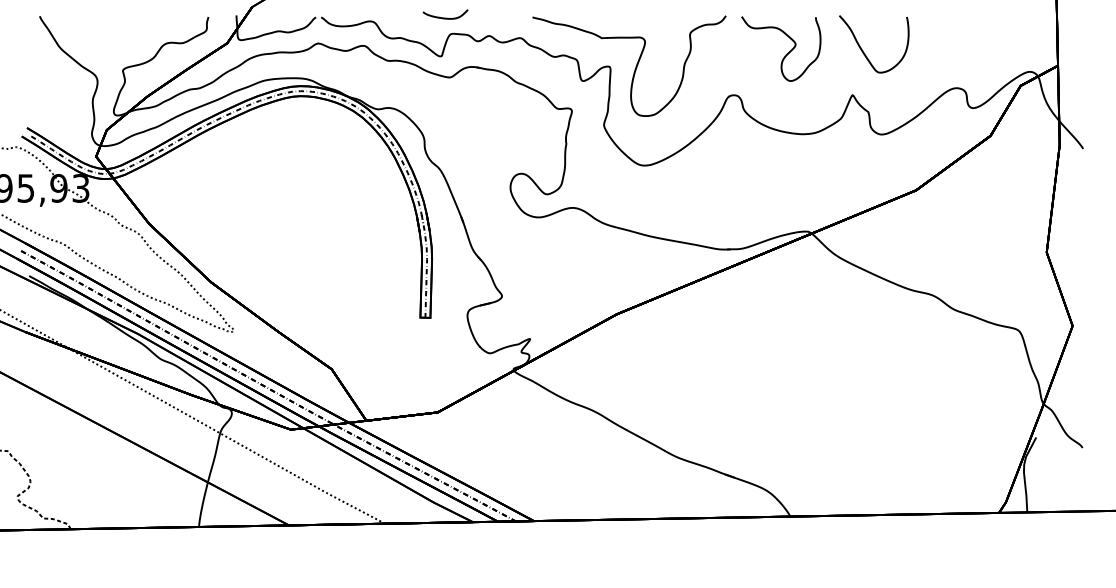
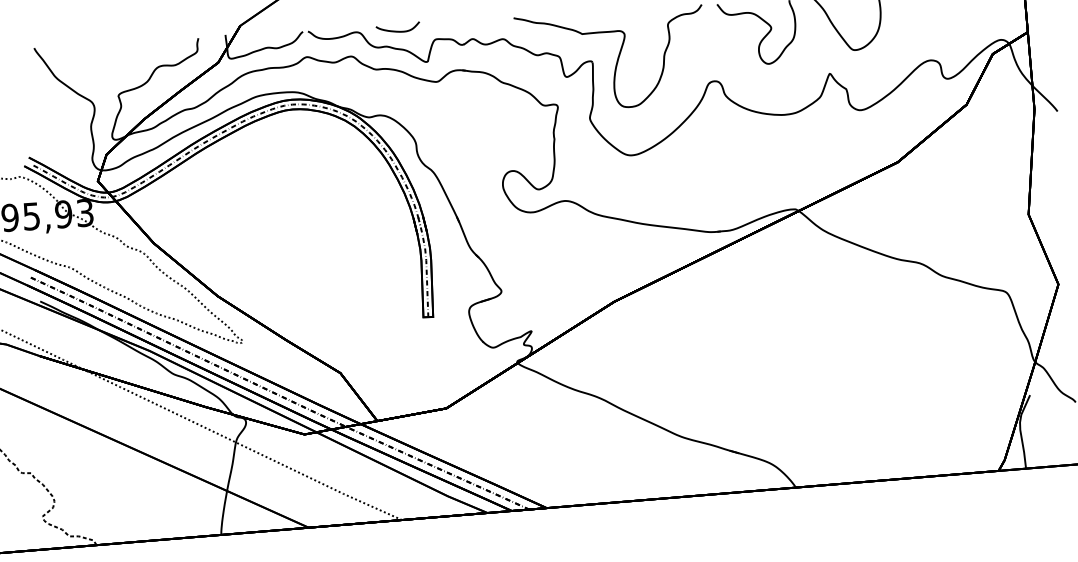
curve: (445, 17) -> (398, 30), moved

